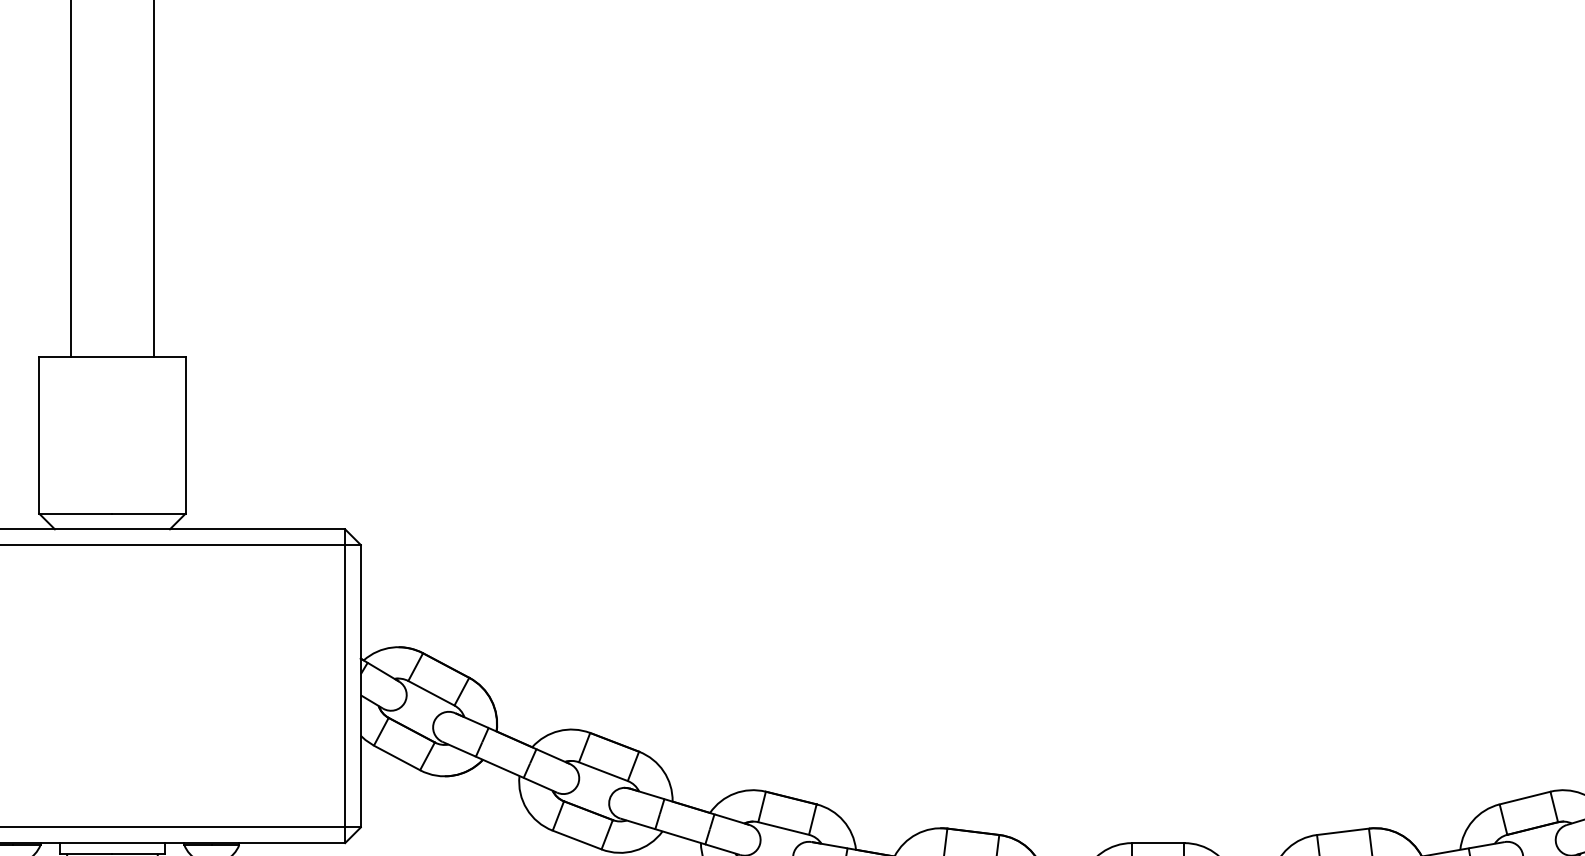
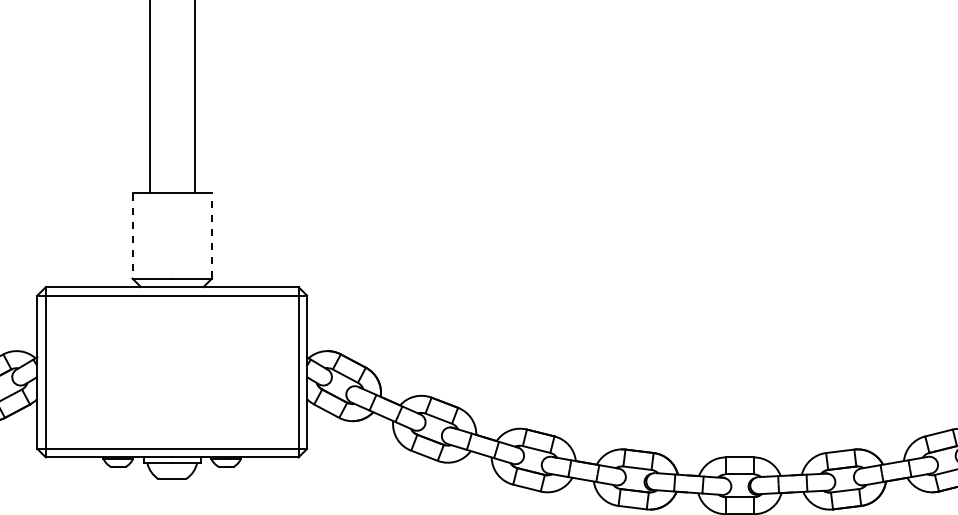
line: (39, 436) -> (132, 236), solid -> dashed
line: (184, 436) -> (211, 236), solid -> dashed

